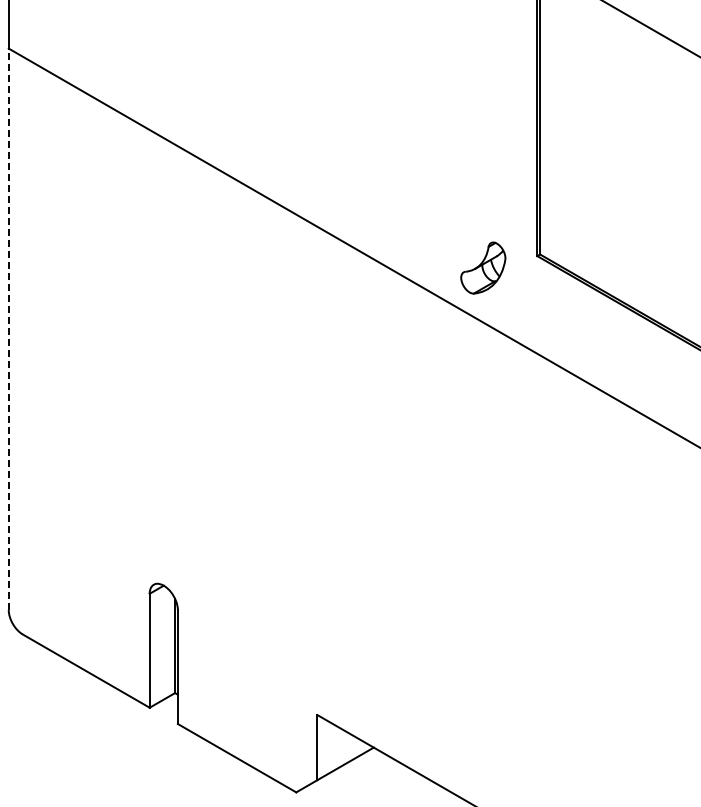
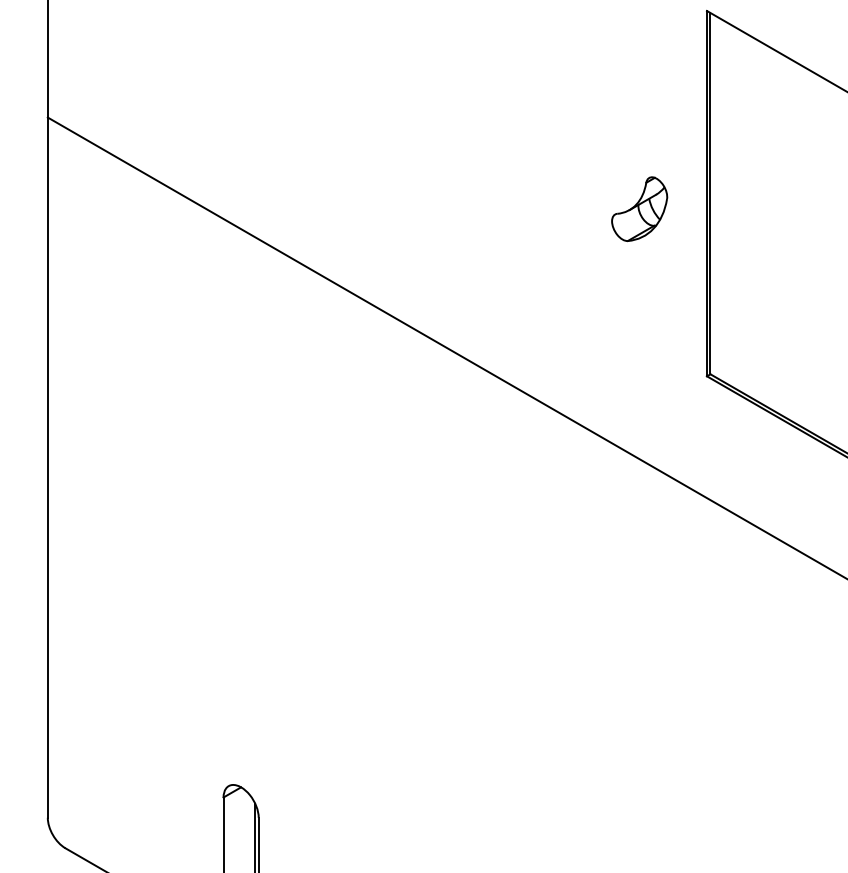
part: (483, 267) -> (639, 208), moved
line: (8, 329) -> (47, 467), dashed -> solid

